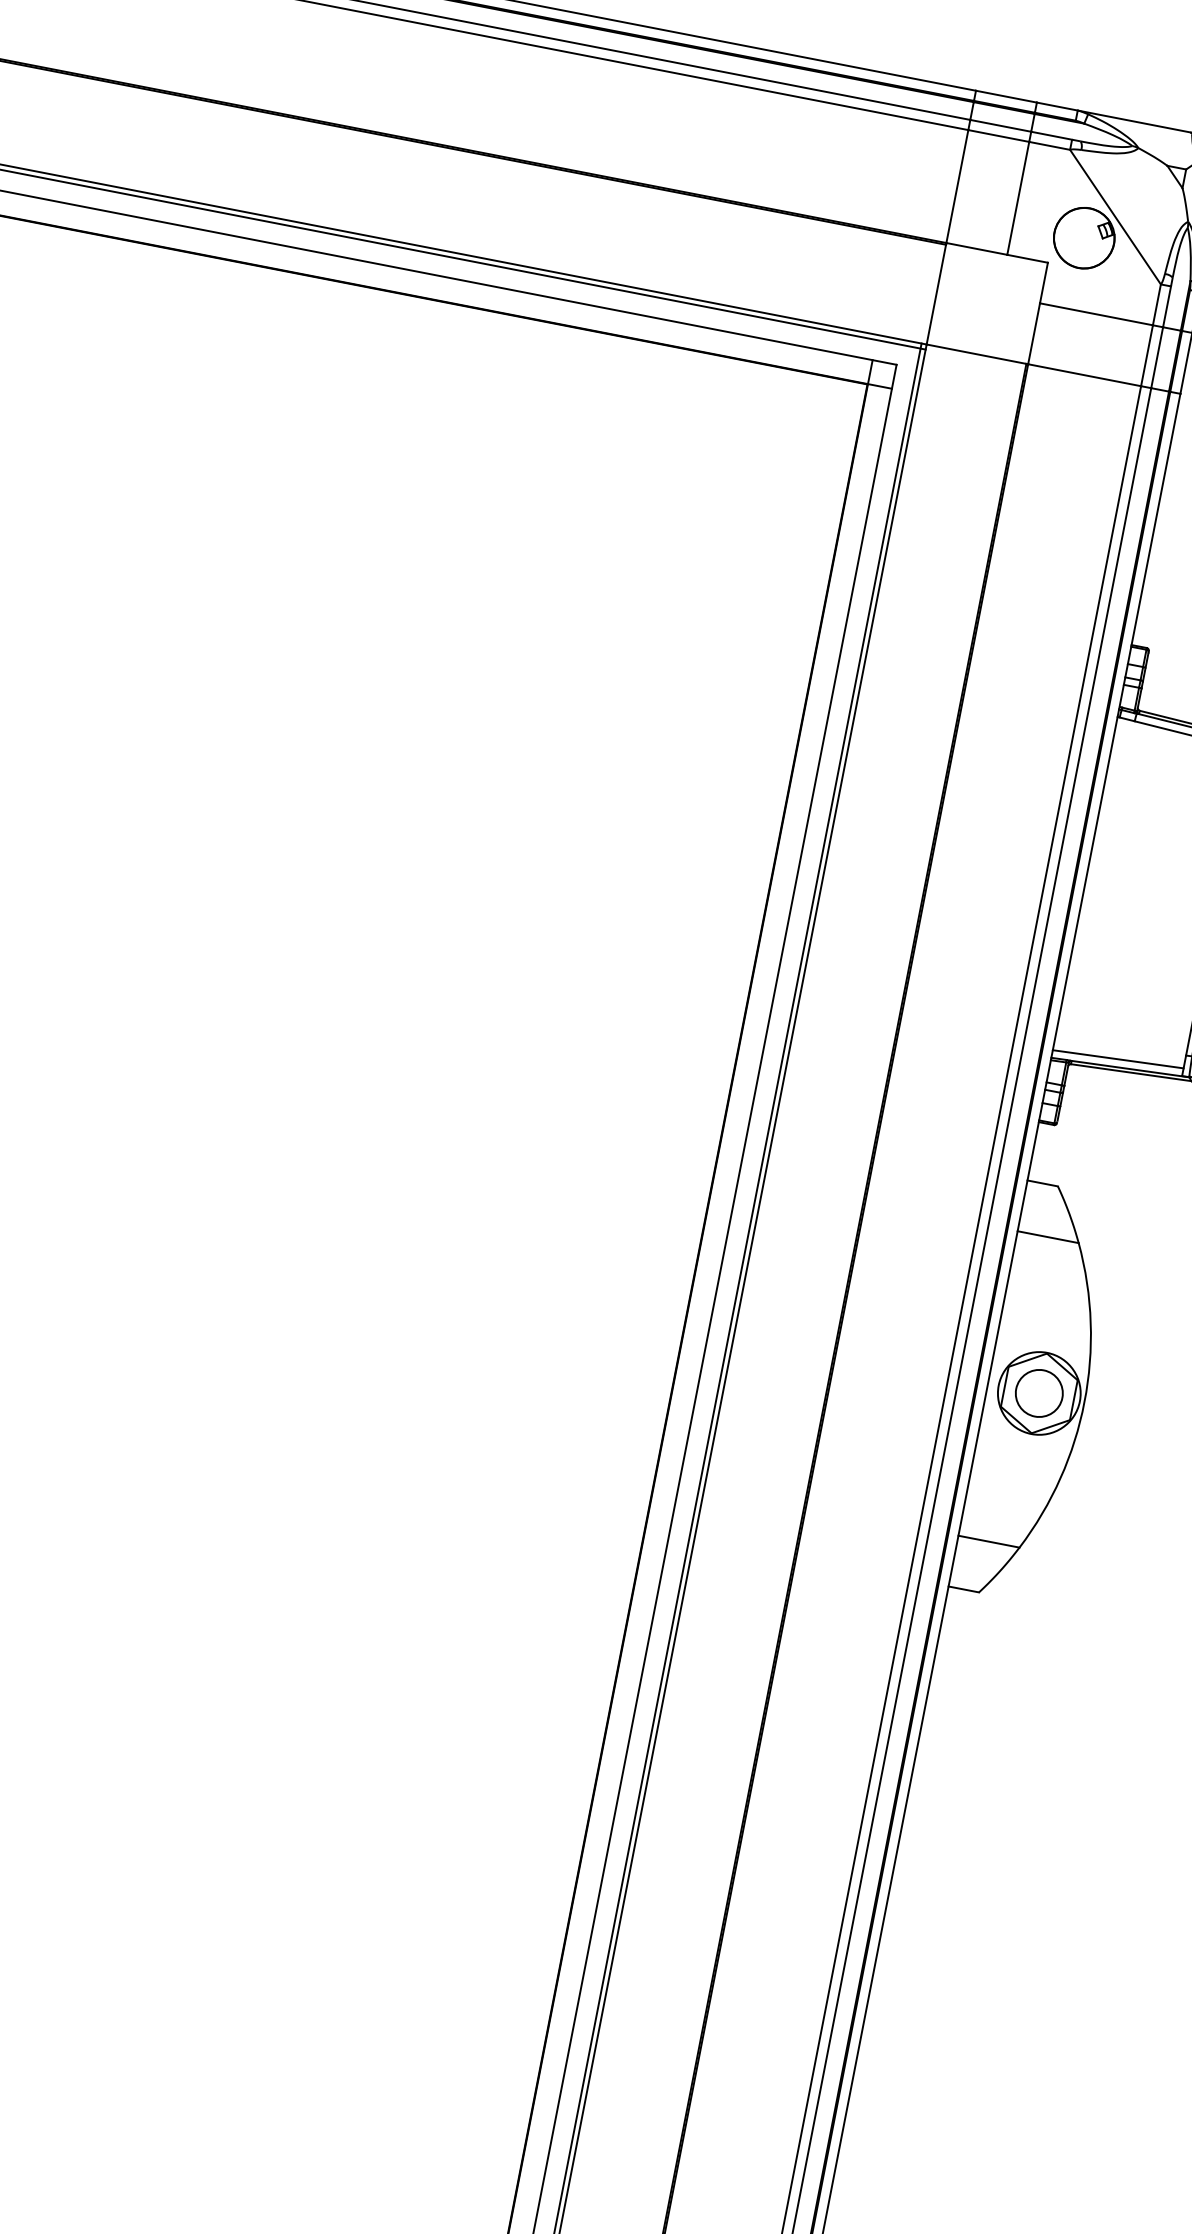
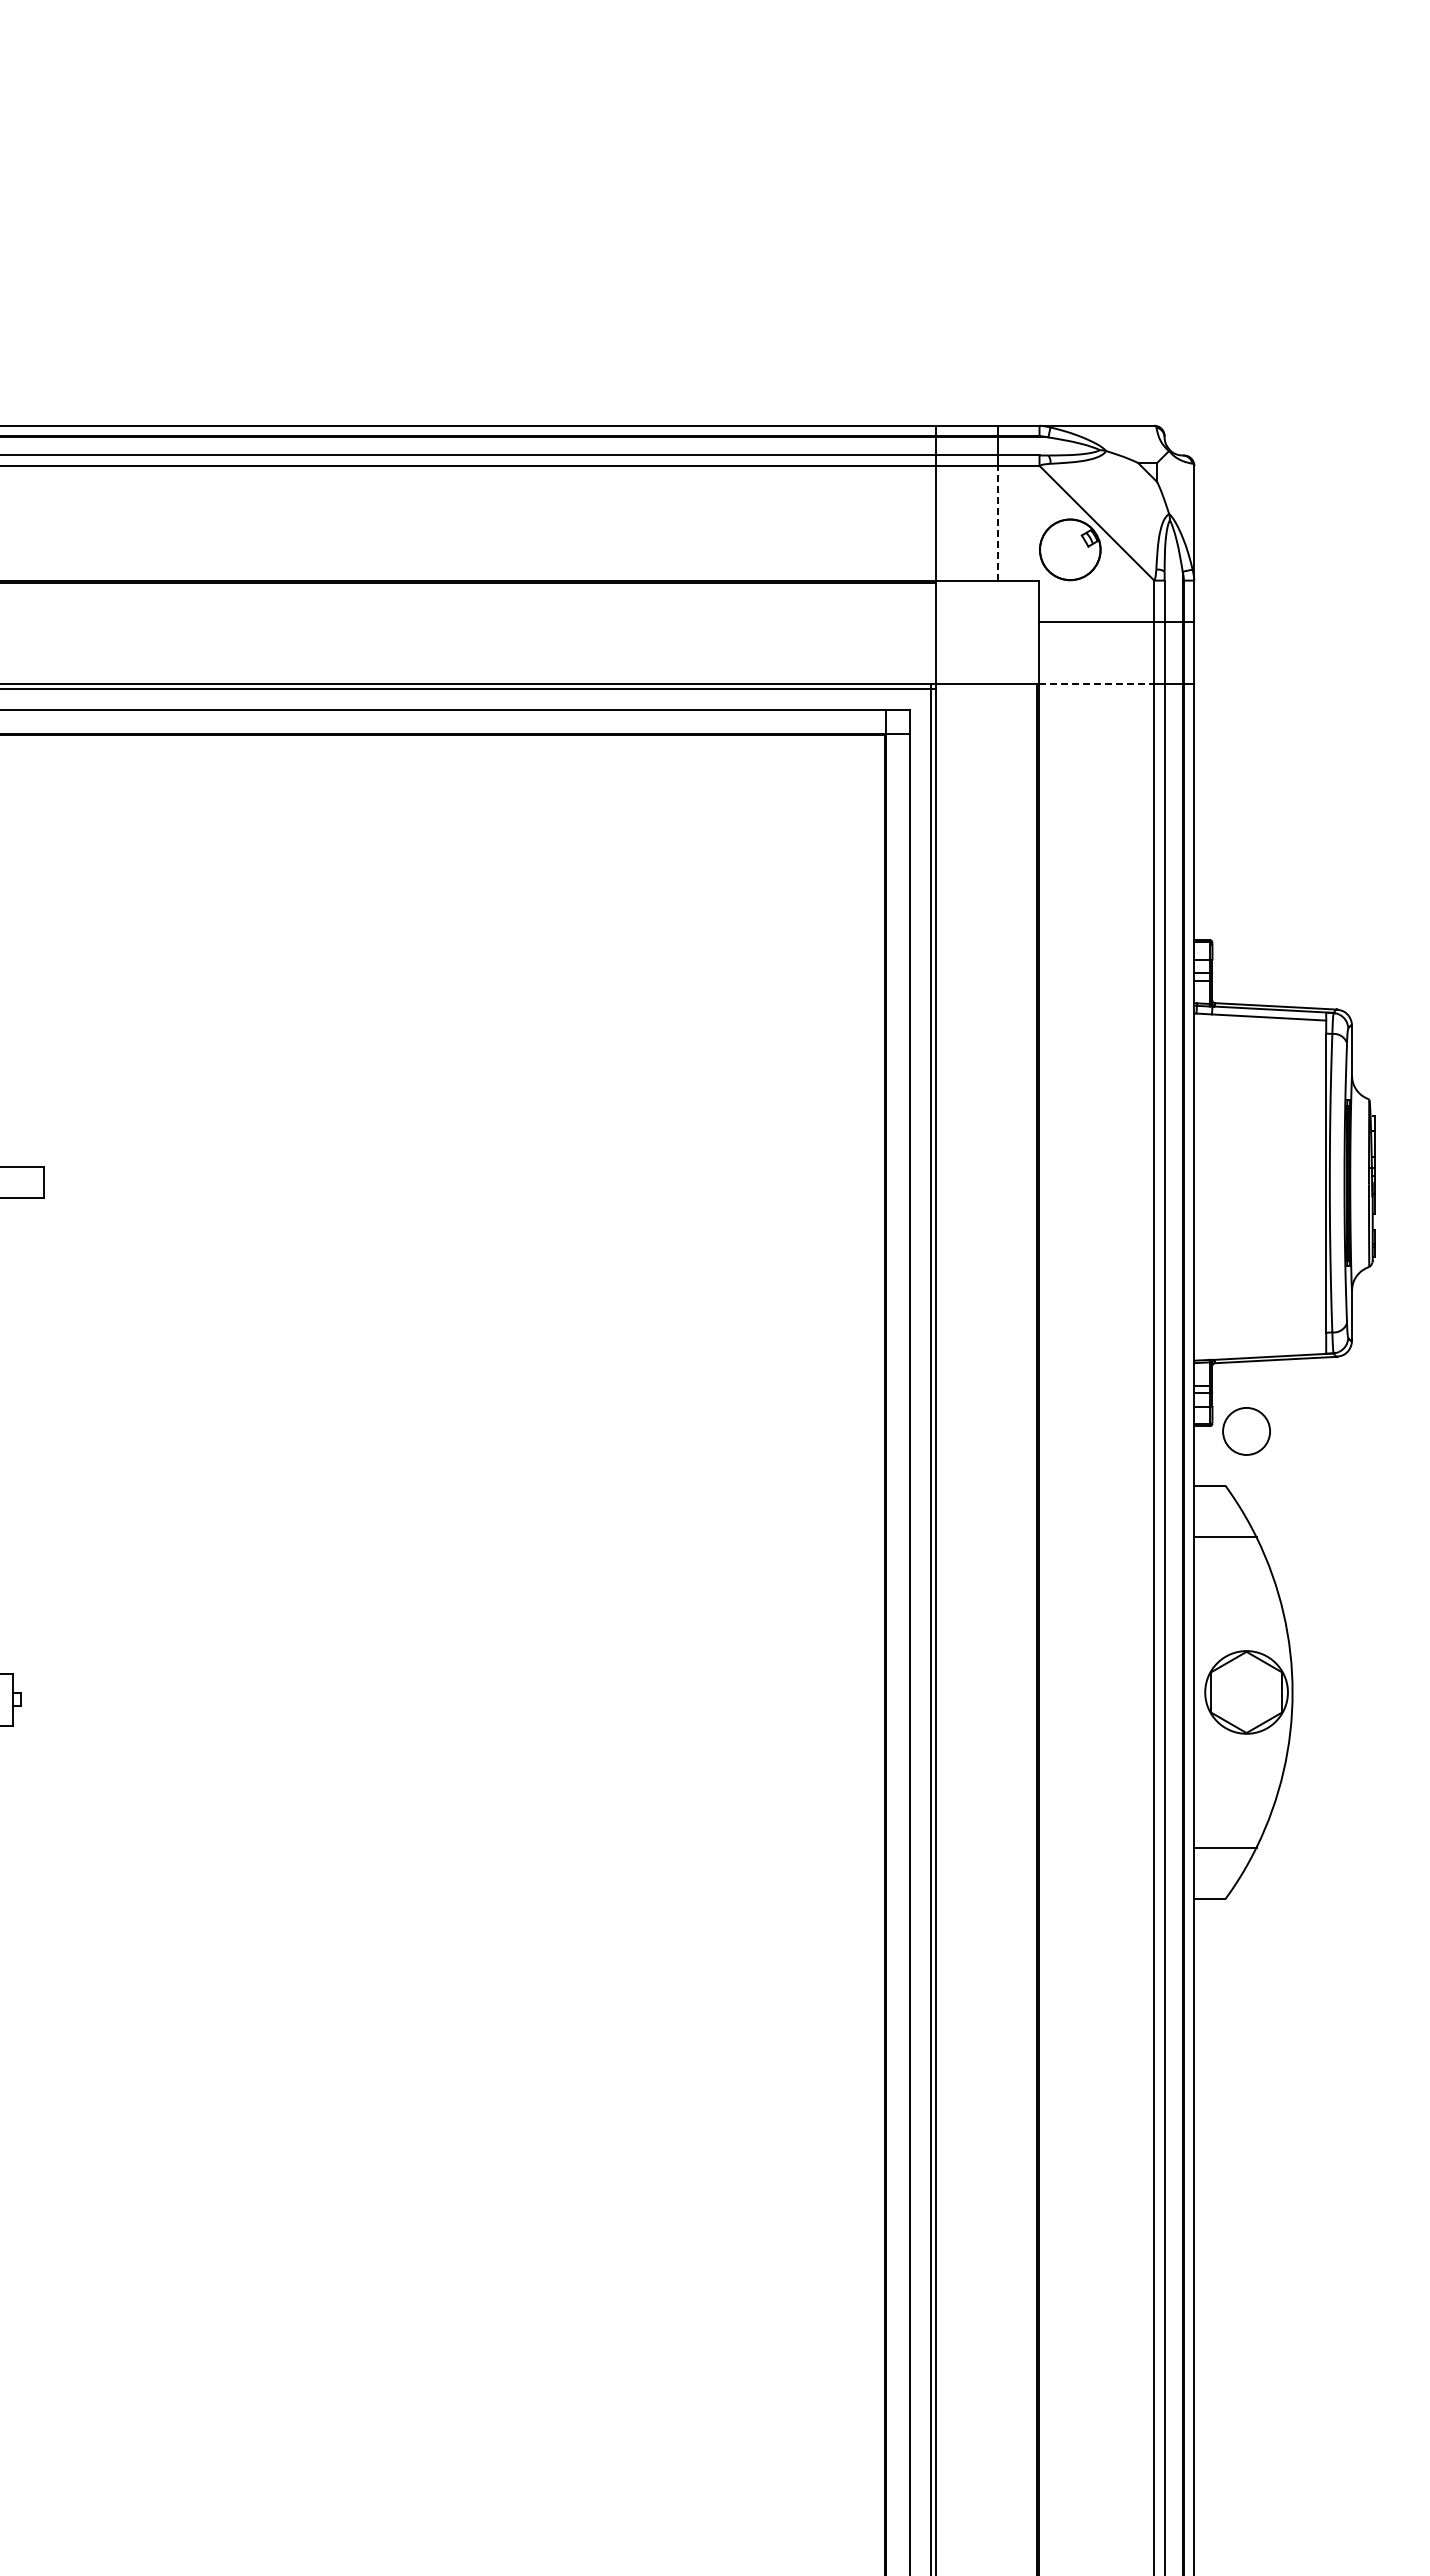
line: (1017, 198) -> (997, 523), solid -> dashed
line: (1084, 375) -> (1096, 684), solid -> dashed
line: (1118, 1058) -> (1260, 1348), removed
circle: (1039, 1393) -> (1246, 1431), moved

